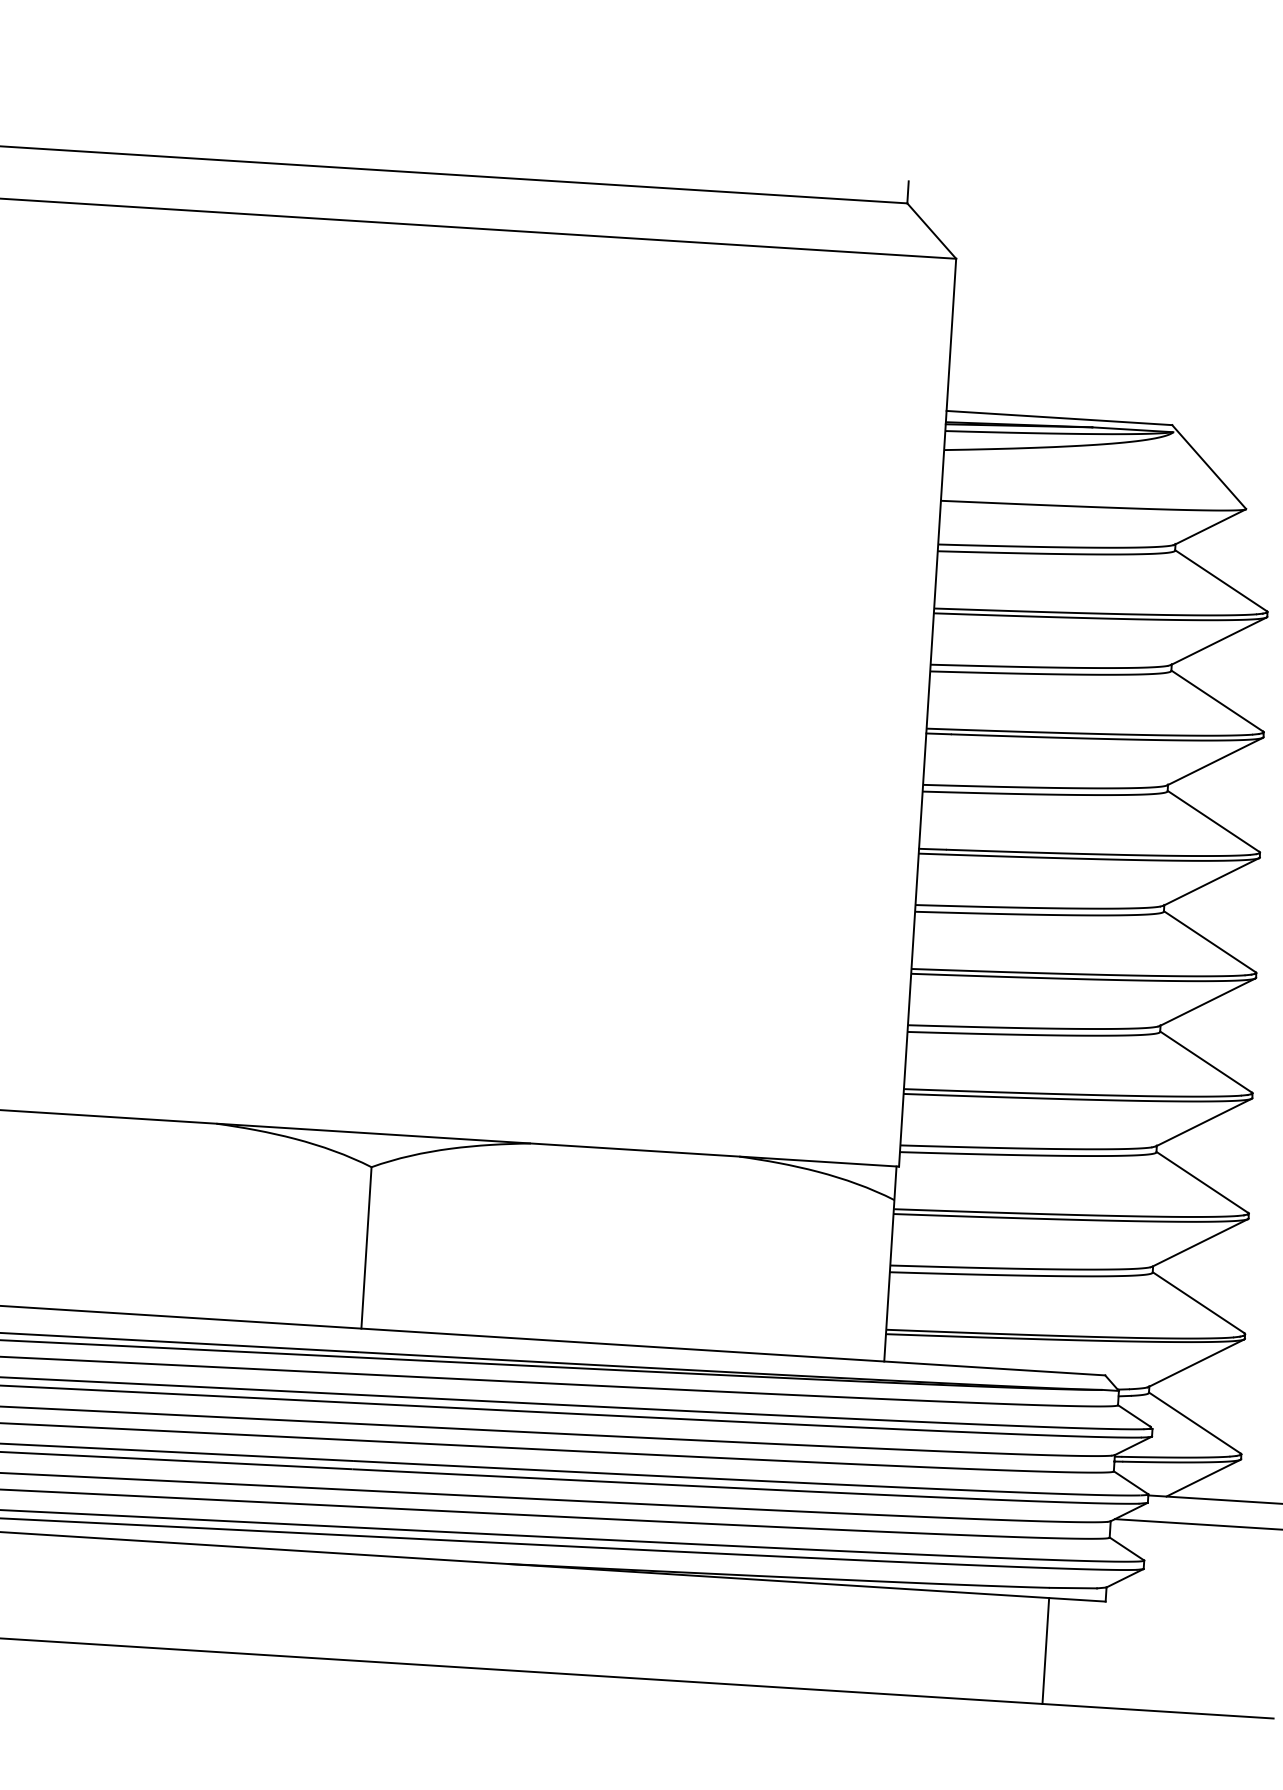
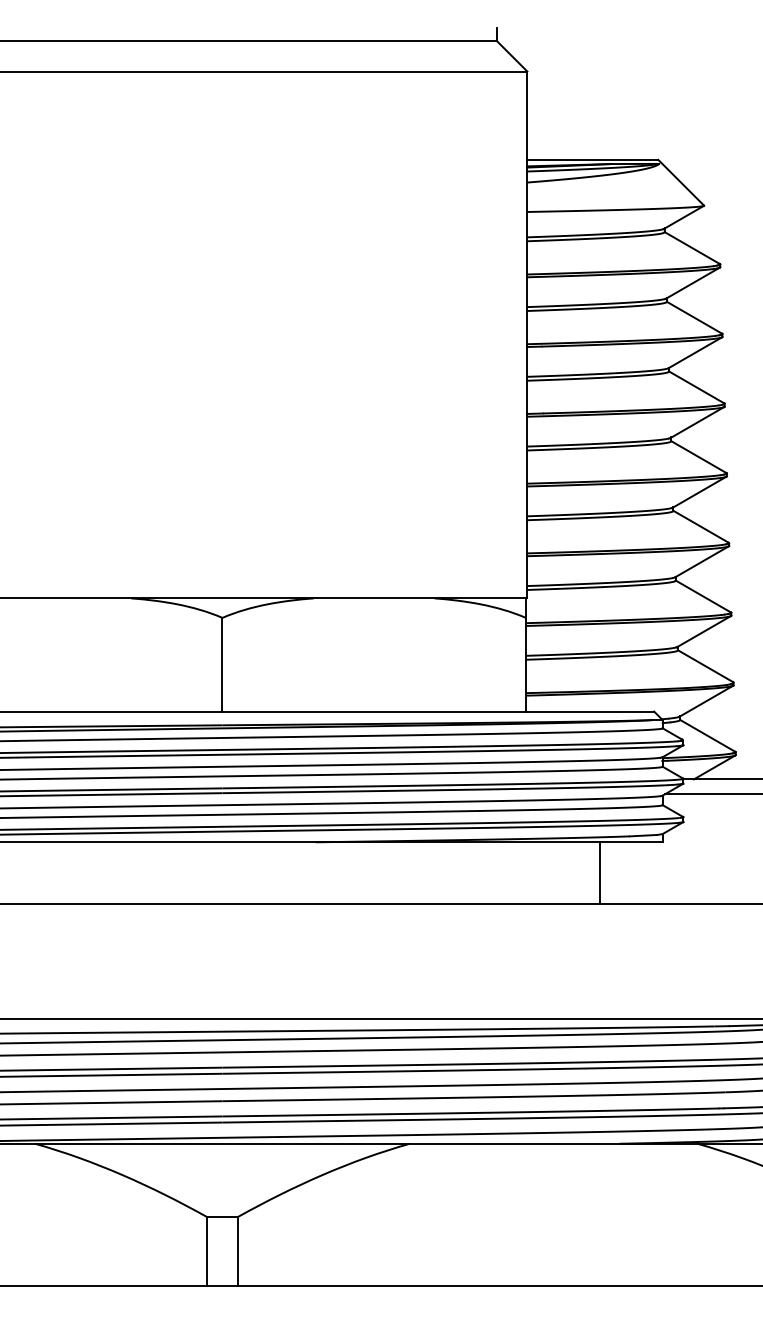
line: (1045, 1650) -> (599, 872), moved

